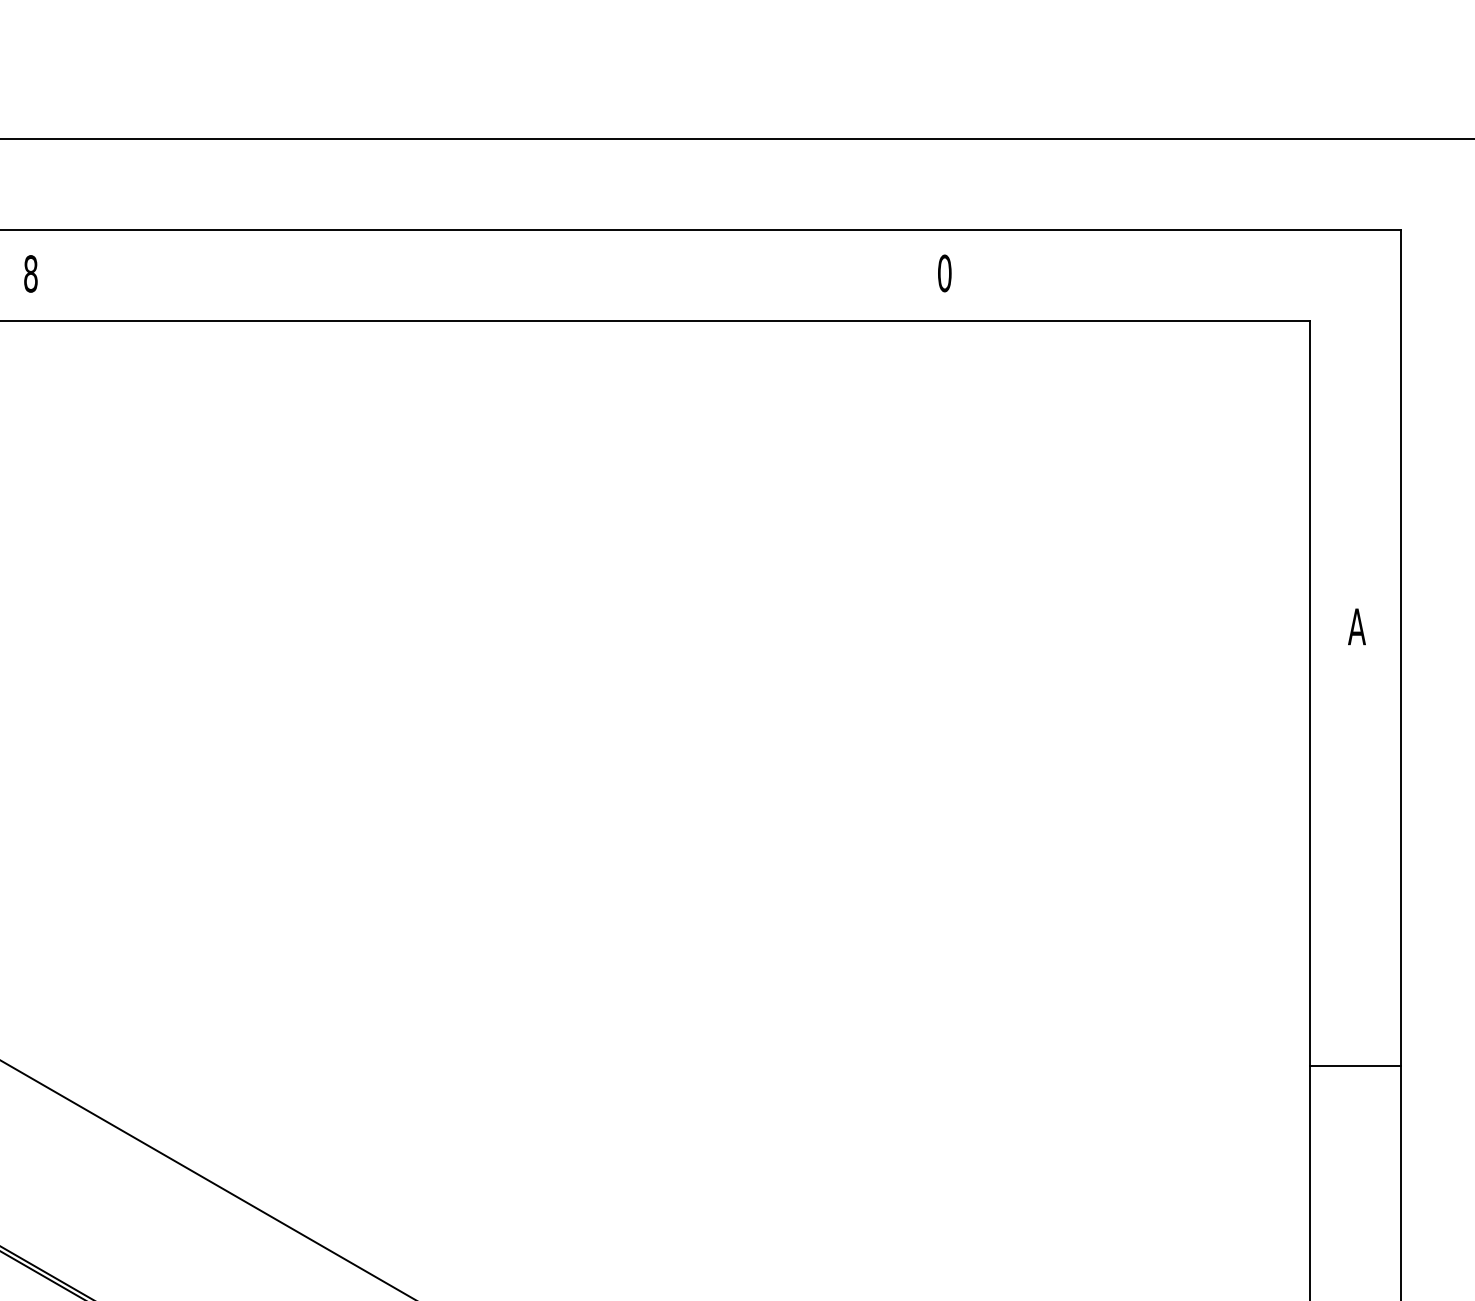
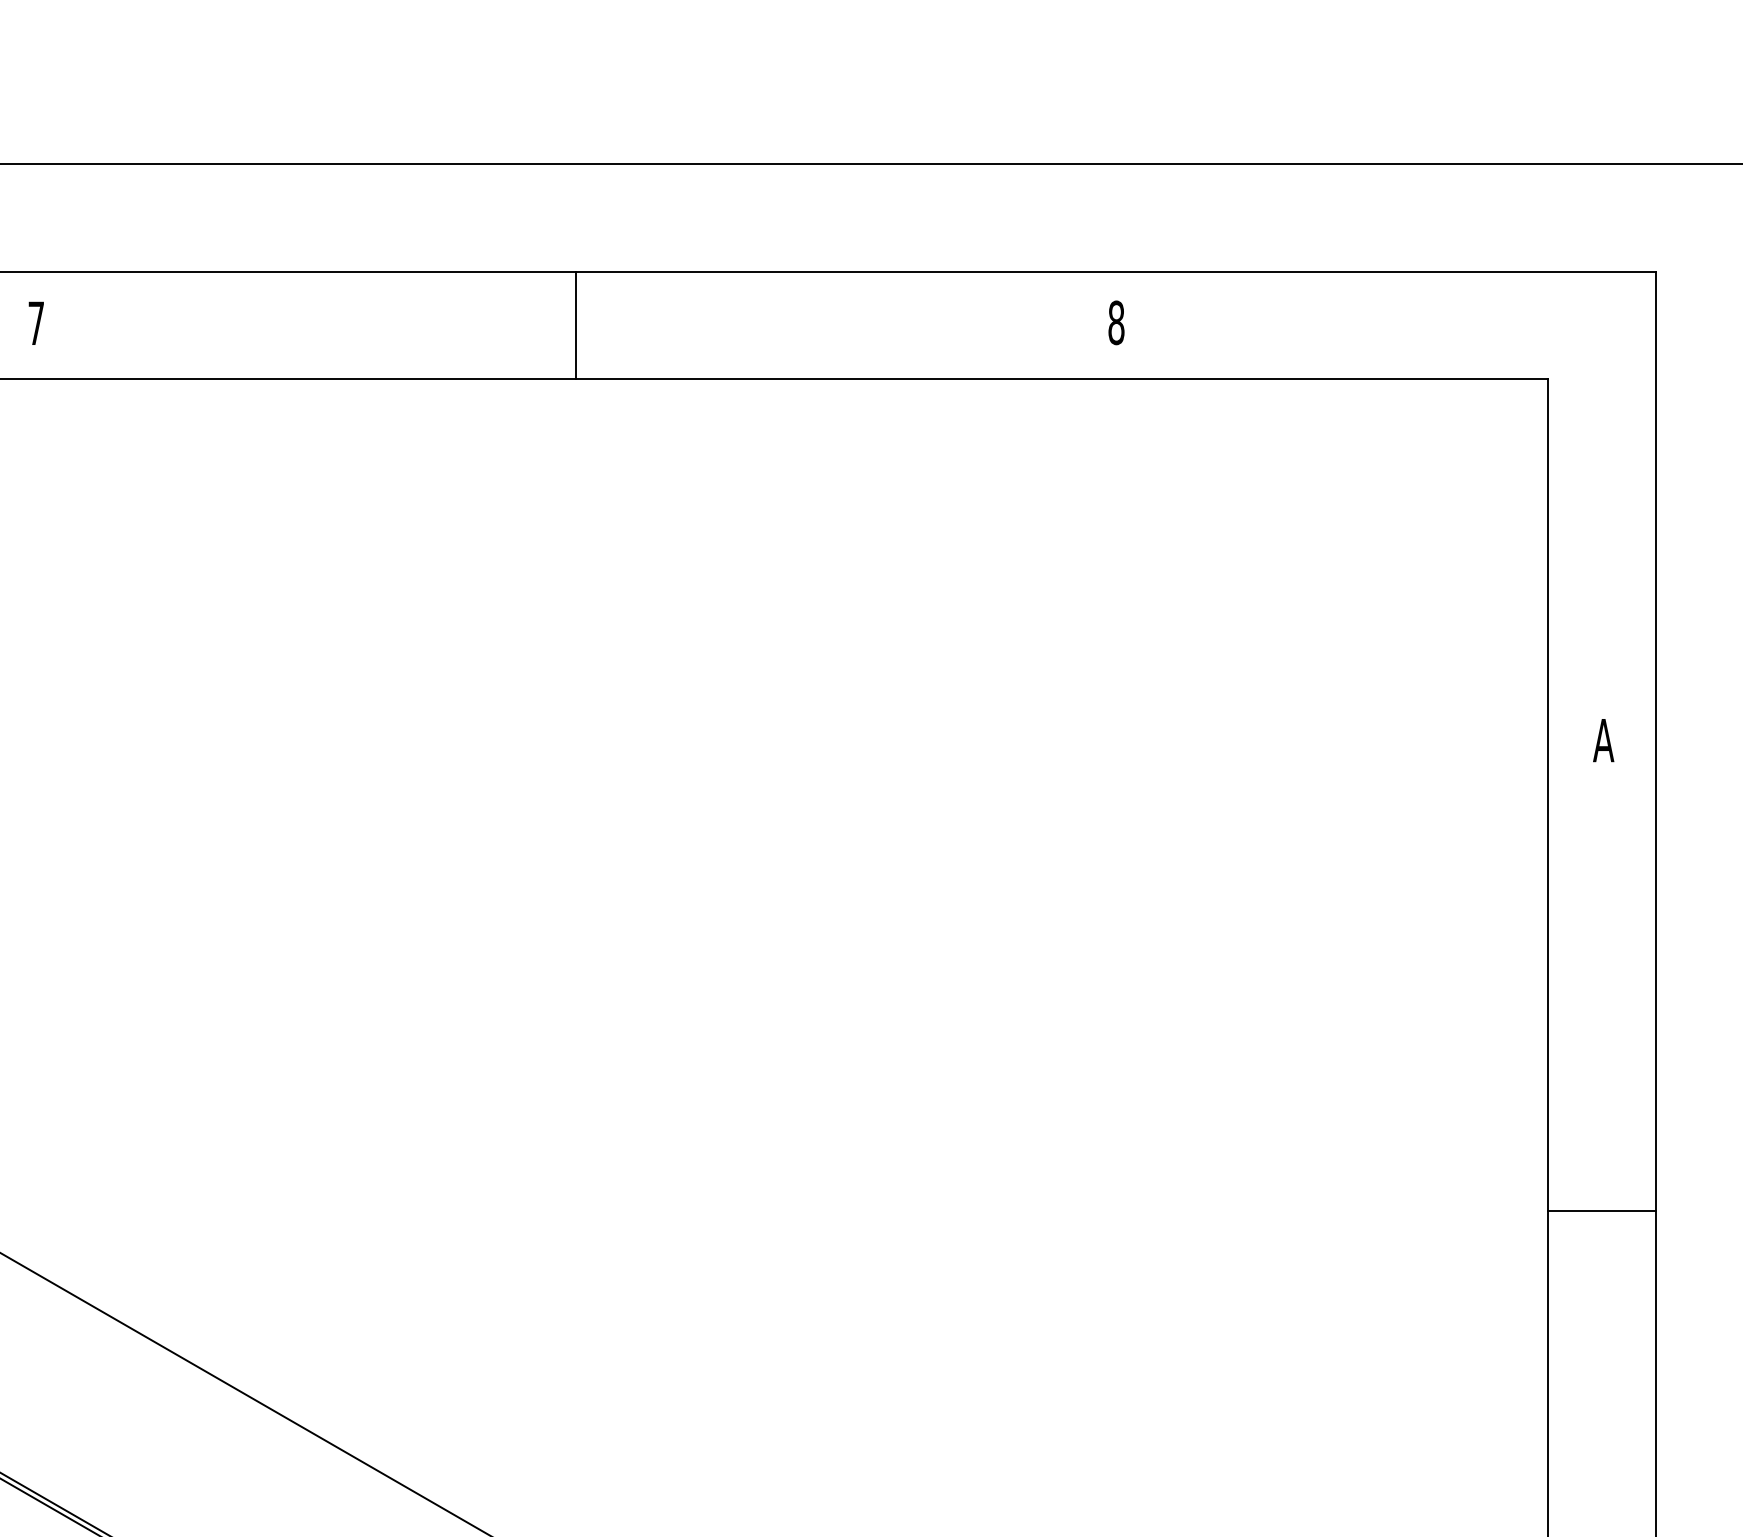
text: (31, 273) -> (36, 323), 8 -> 7
text: (944, 273) -> (1116, 322), 0 -> 8
line: (487, 275) -> (575, 325), added
line: (1355, 1065) -> (1601, 1210), moved

